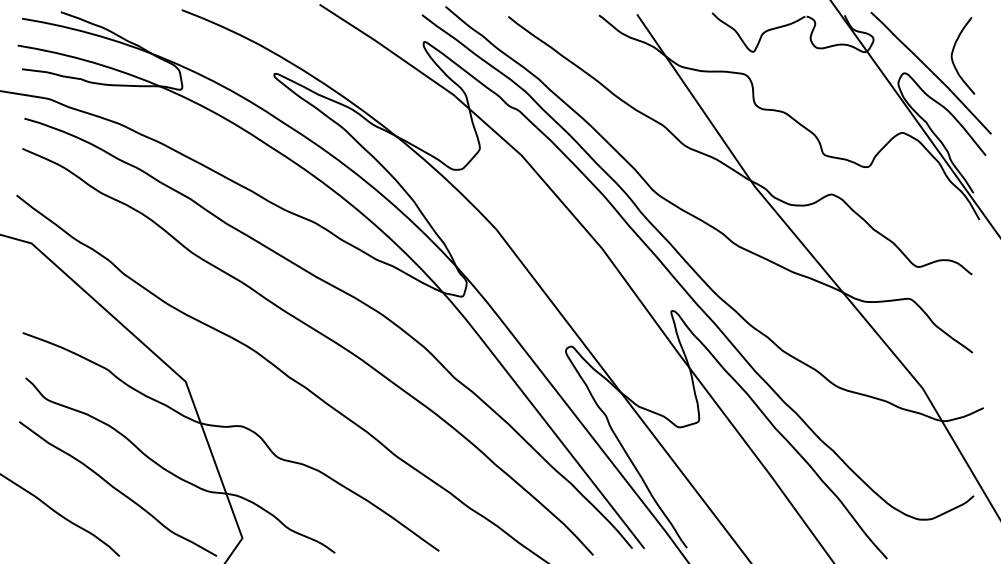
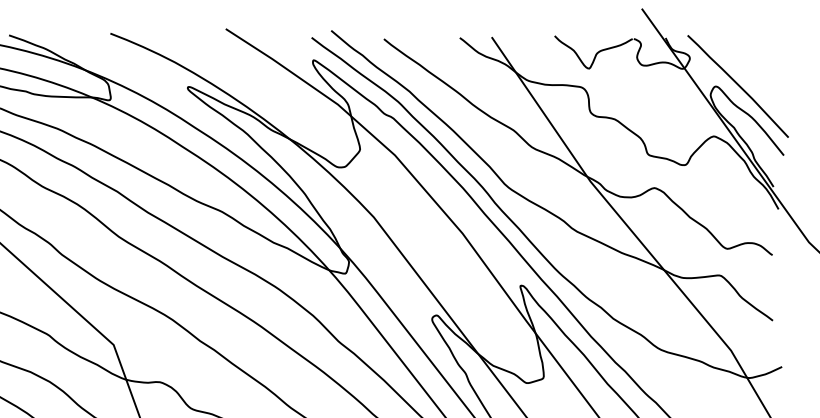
curve: (953, 52) -> (756, 69), removed

